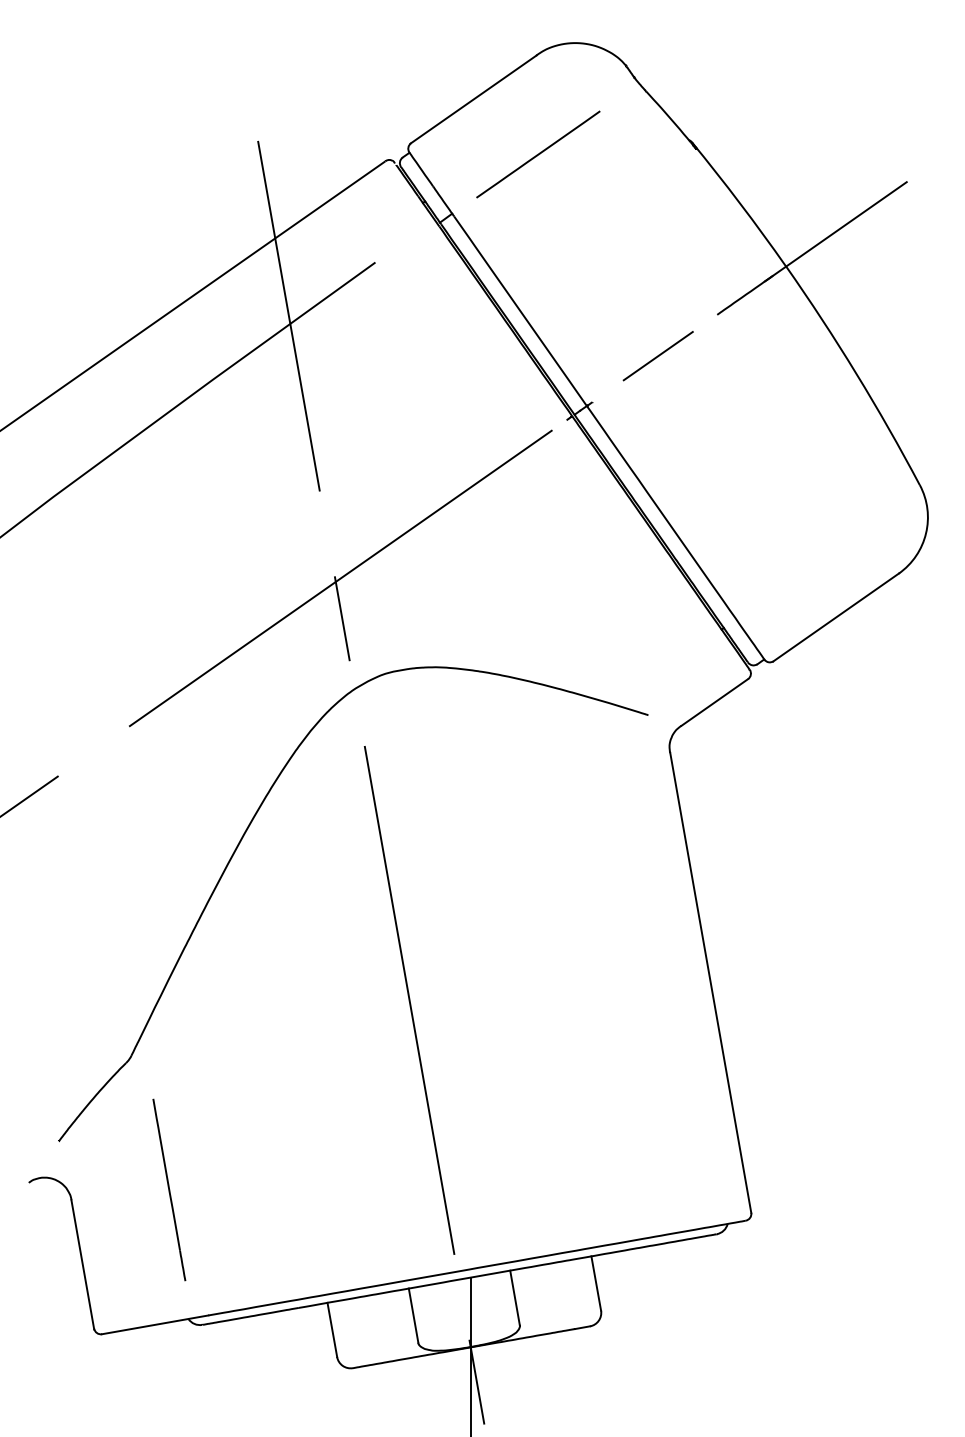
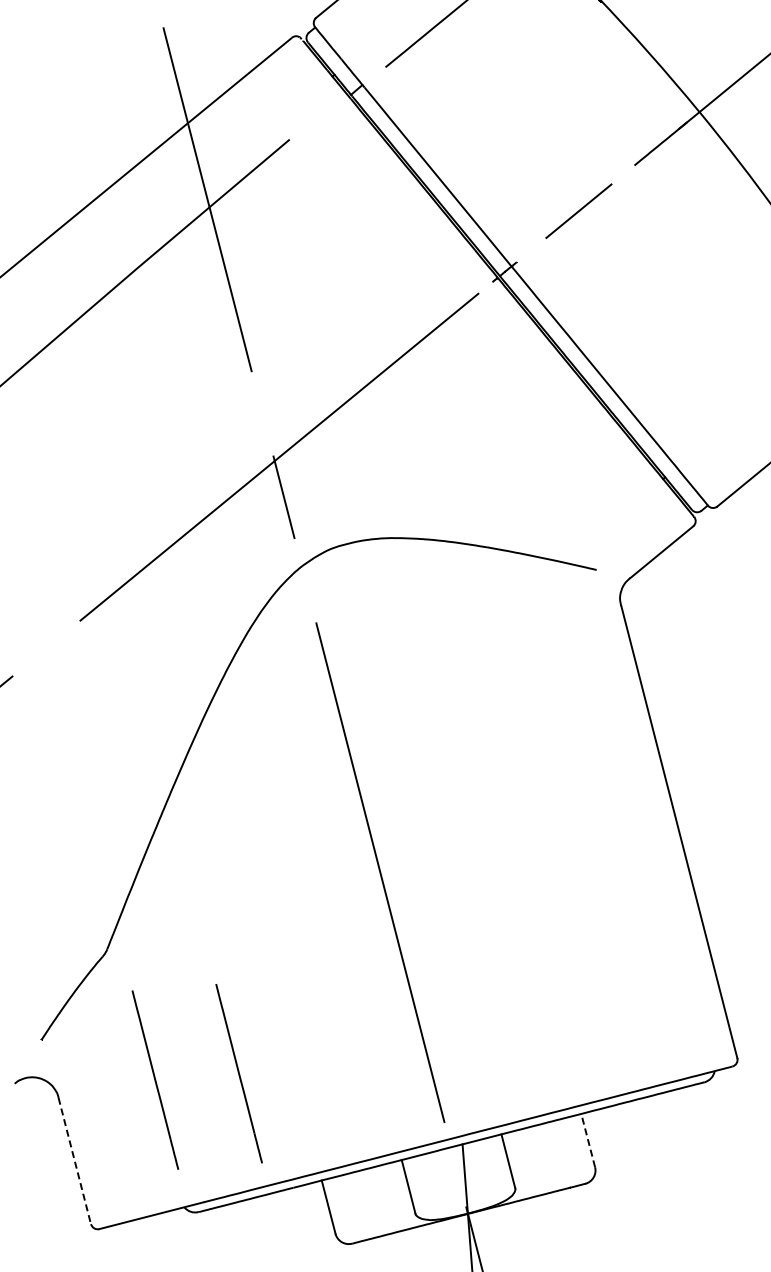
line: (253, 1189) -> (239, 1073), added
line: (82, 1264) -> (74, 1161), solid -> dashed
line: (596, 1283) -> (588, 1140), solid -> dashed

